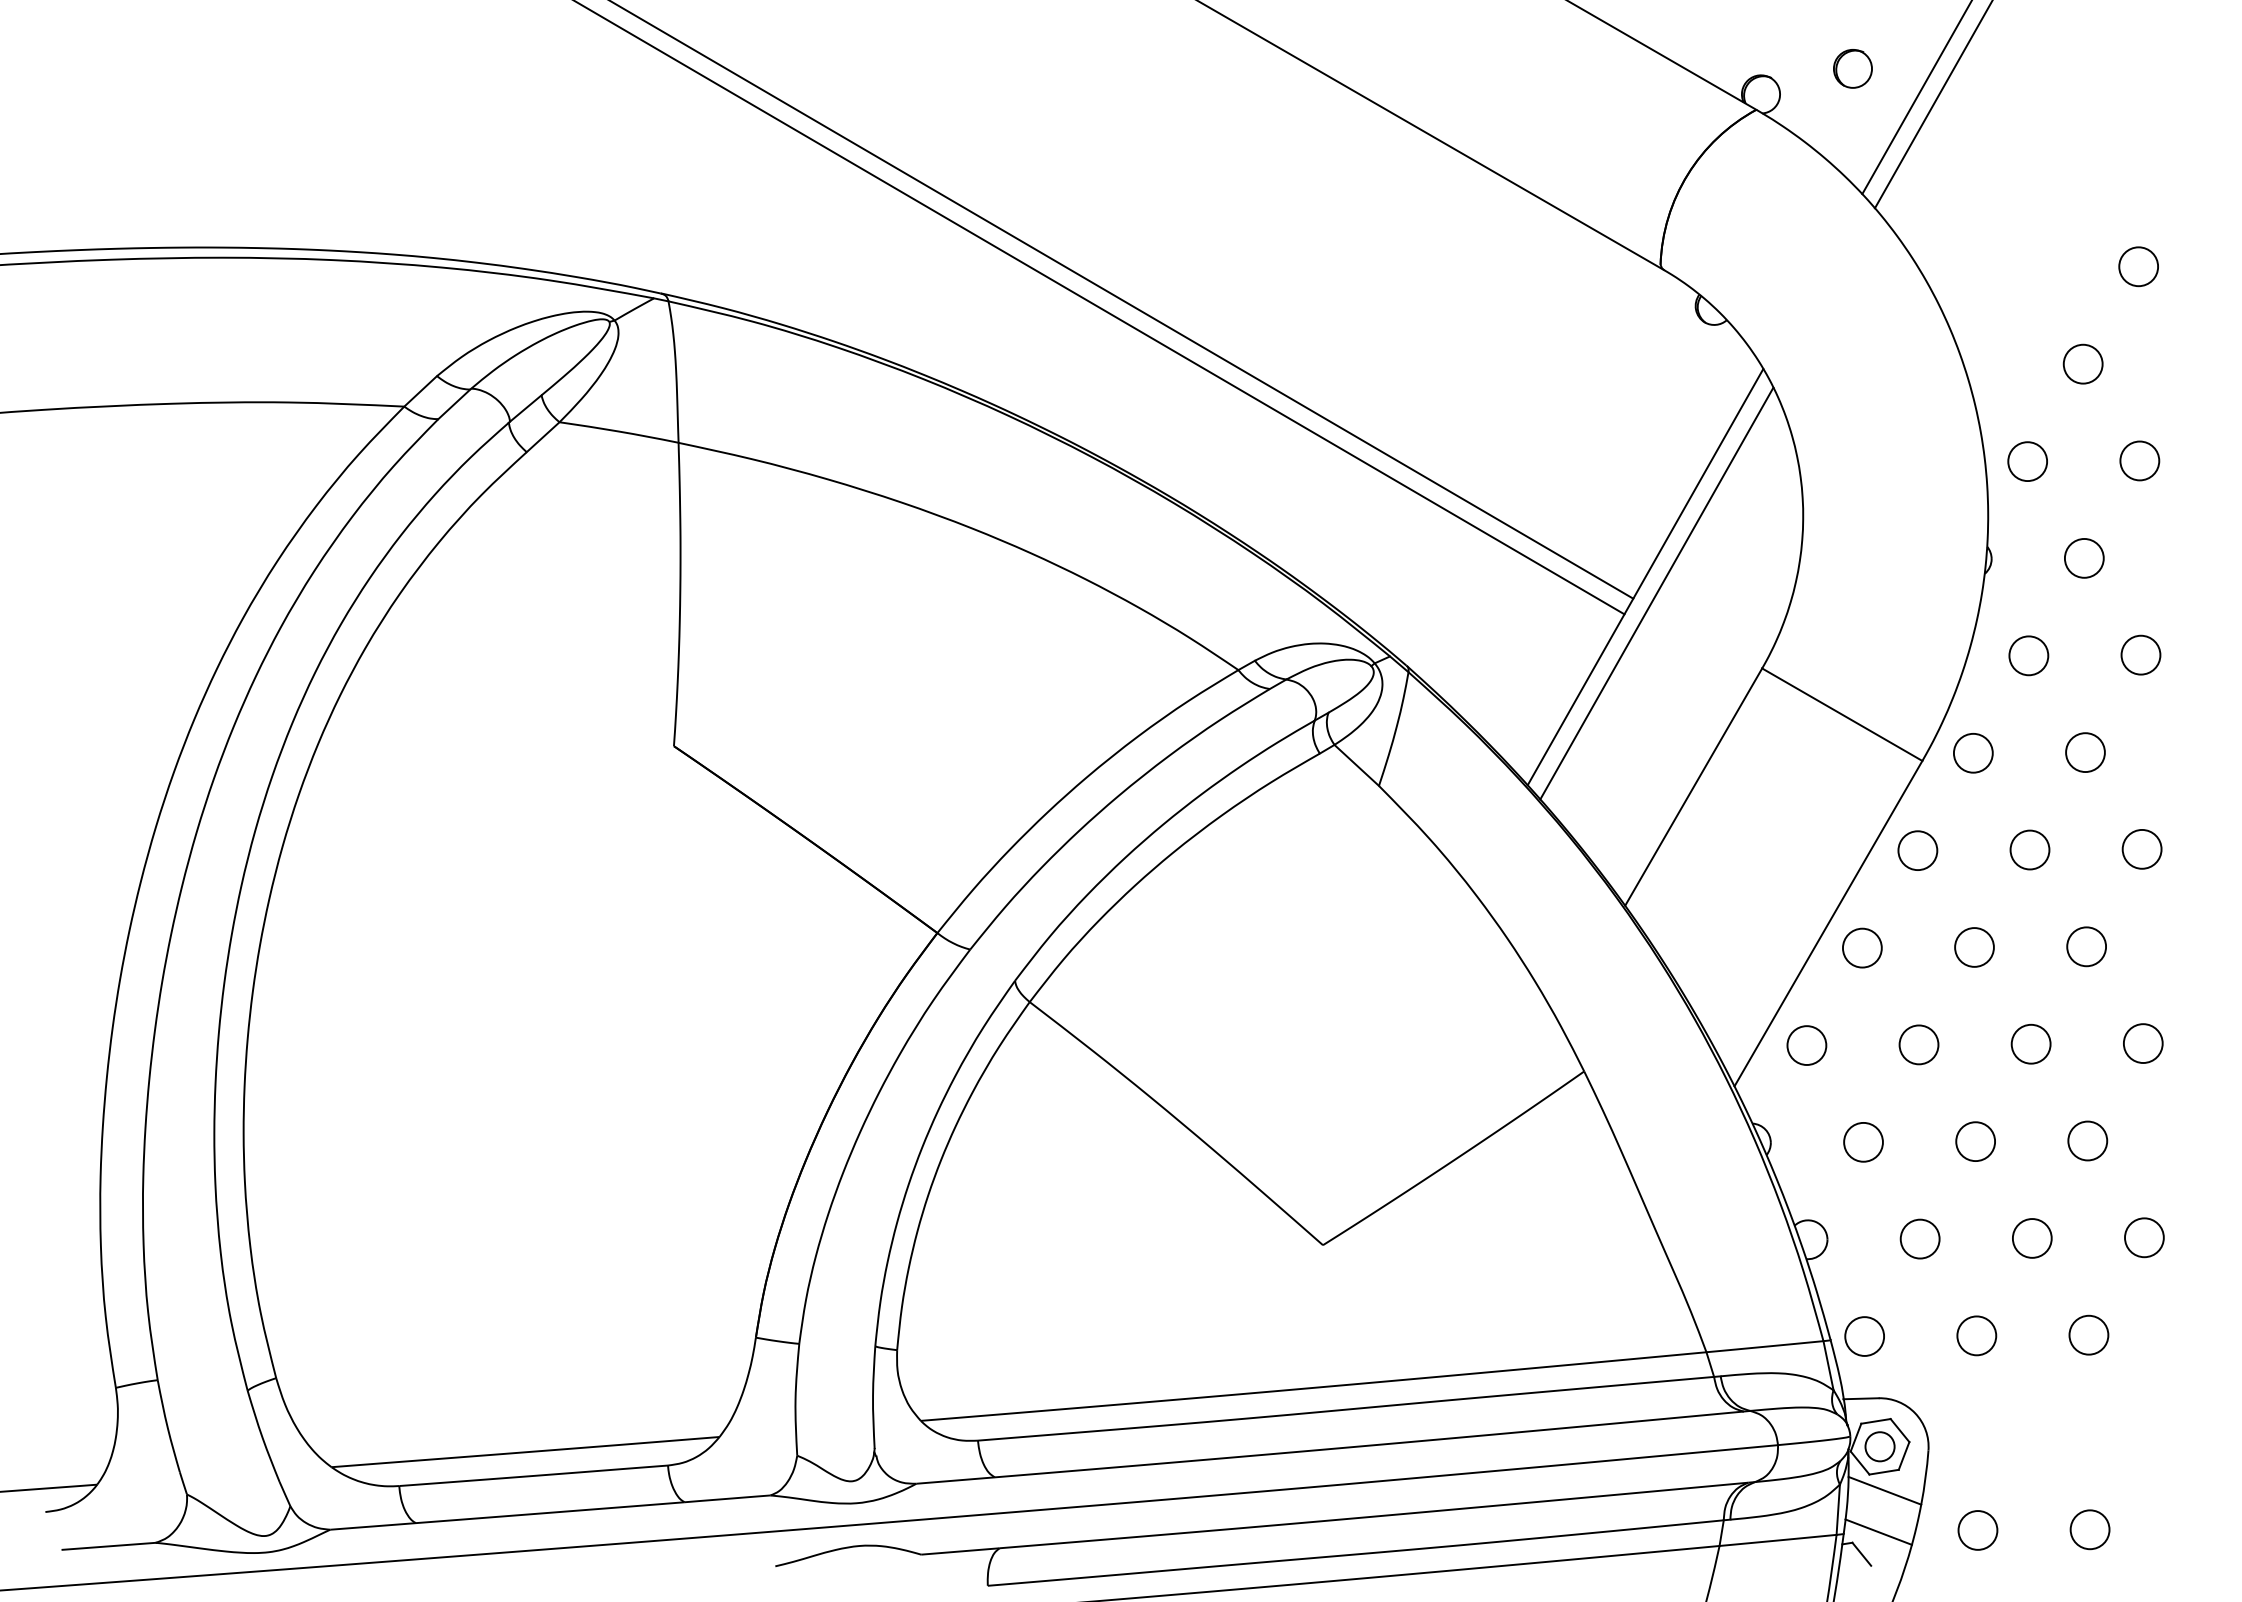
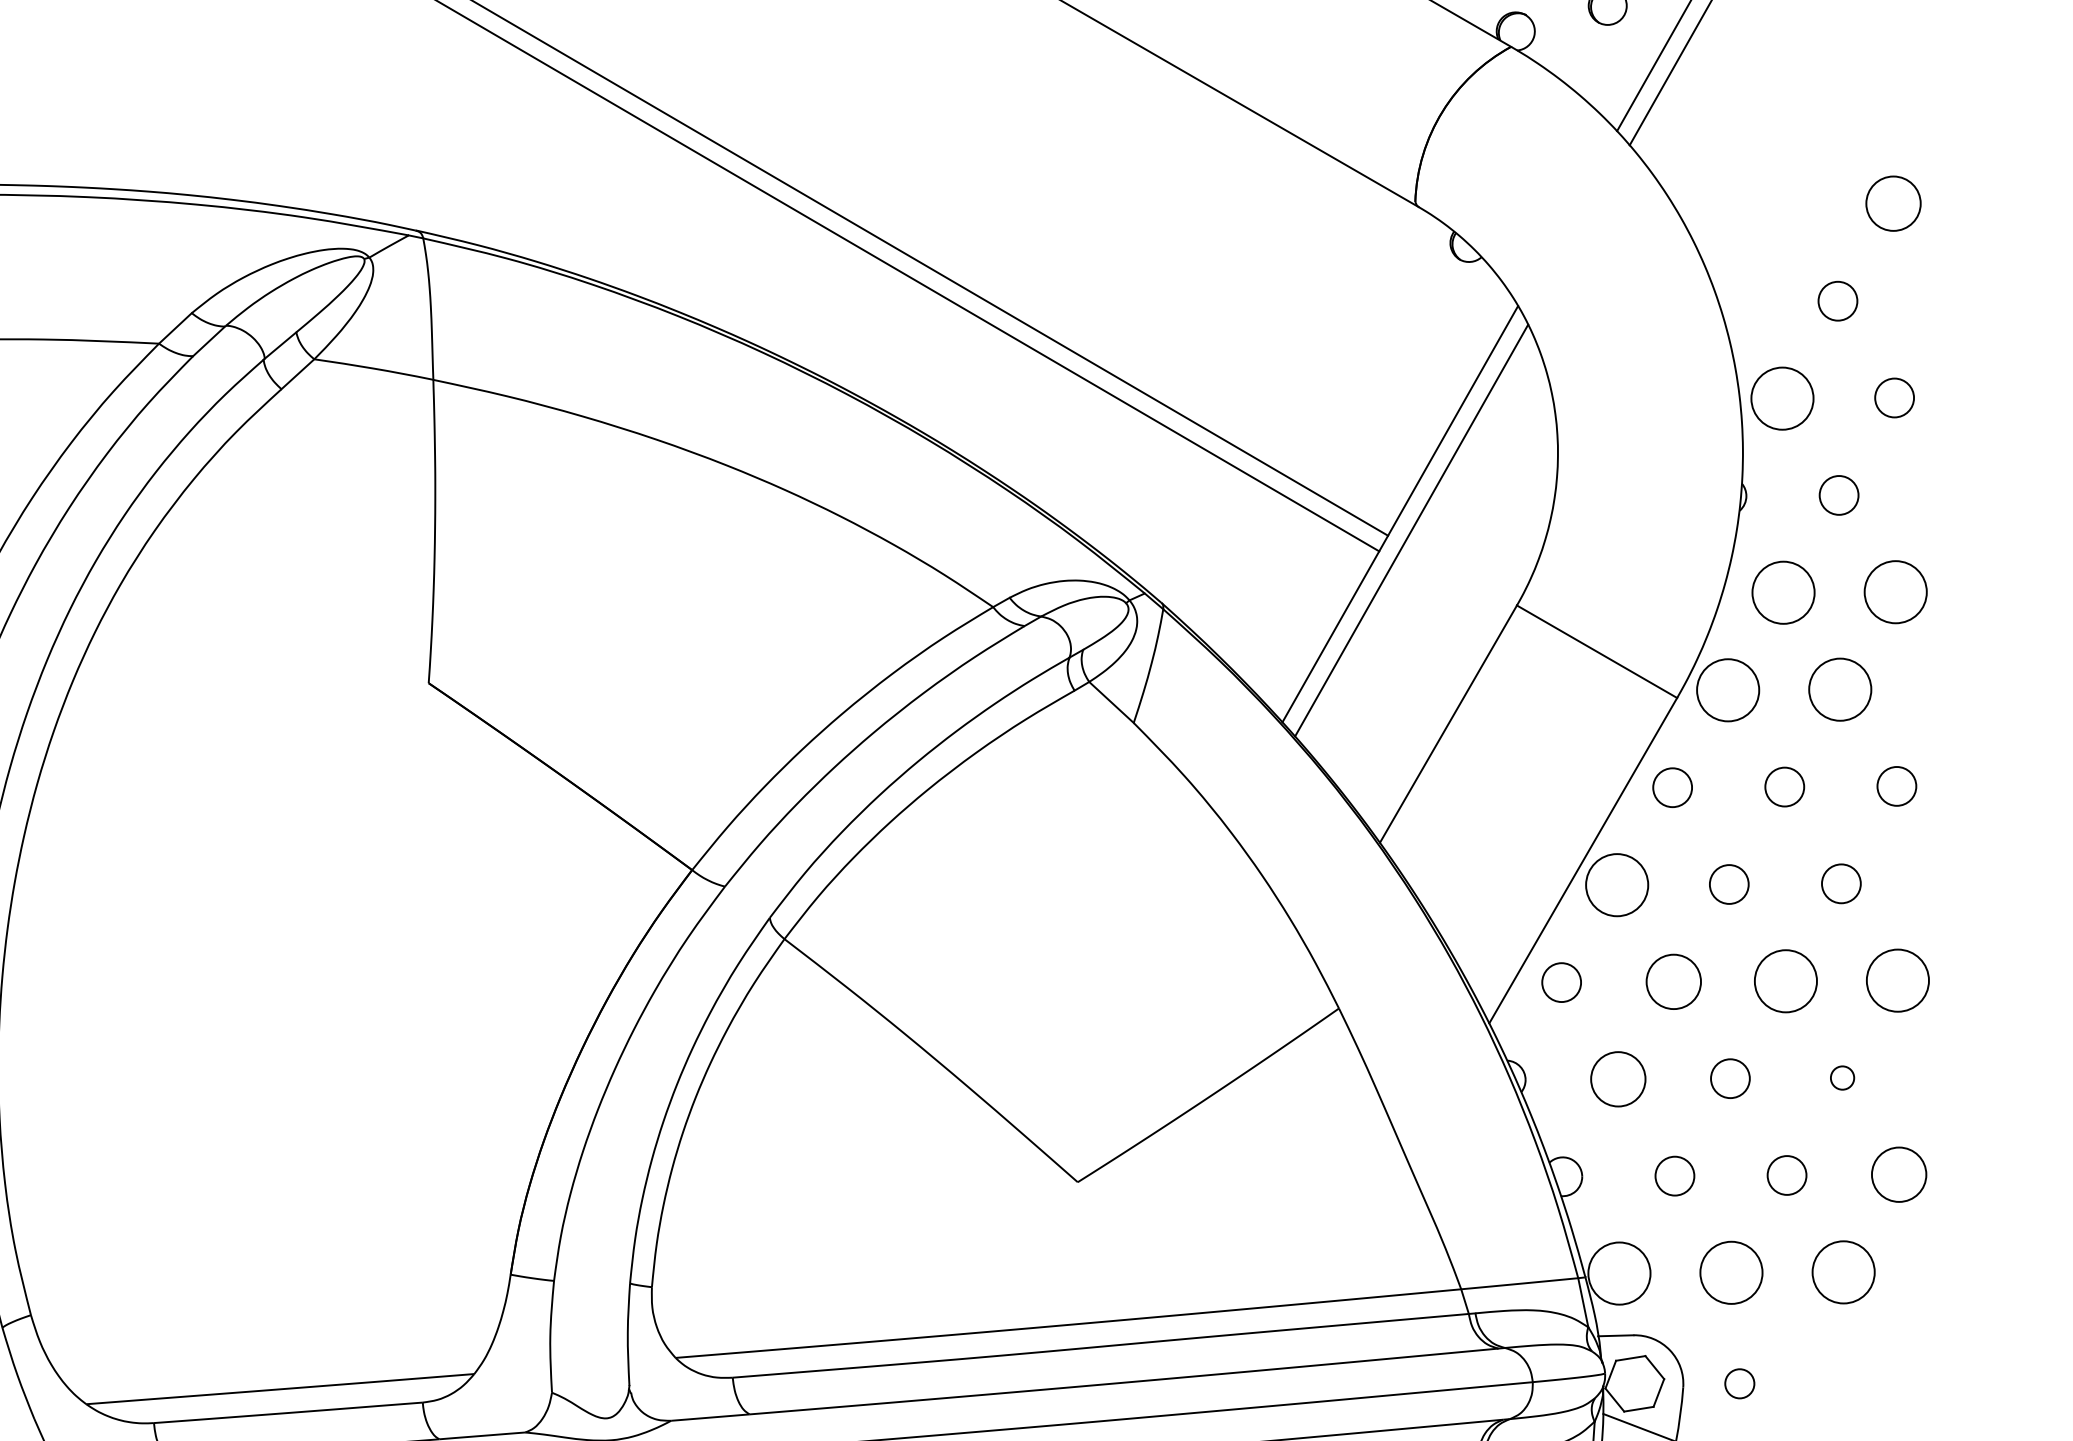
circle: (2138, 266) -> (1893, 203), size x1.4
circle: (2027, 461) -> (1782, 398), size x1.6
circle: (2140, 654) -> (1895, 591), size x1.6
circle: (2028, 655) -> (1783, 592), size x1.6
circle: (1972, 752) -> (1727, 689), size x1.6
circle: (2085, 752) -> (1840, 689), size x1.6
circle: (1861, 947) -> (1616, 884), size x1.6
circle: (2030, 1043) -> (1785, 980), size x1.6
circle: (2143, 1043) -> (1898, 980), size x1.6
circle: (1918, 1044) -> (1673, 981), size x1.4
circle: (2087, 1140) -> (1842, 1077), size x0.6
circle: (1863, 1142) -> (1618, 1079), size x1.4
circle: (2144, 1237) -> (1899, 1174), size x1.4
circle: (2088, 1334) -> (1843, 1271), size x1.6
circle: (1976, 1335) -> (1731, 1272), size x1.6
circle: (1864, 1336) -> (1619, 1273), size x1.6
circle: (1879, 1446) -> (1739, 1383), moved

